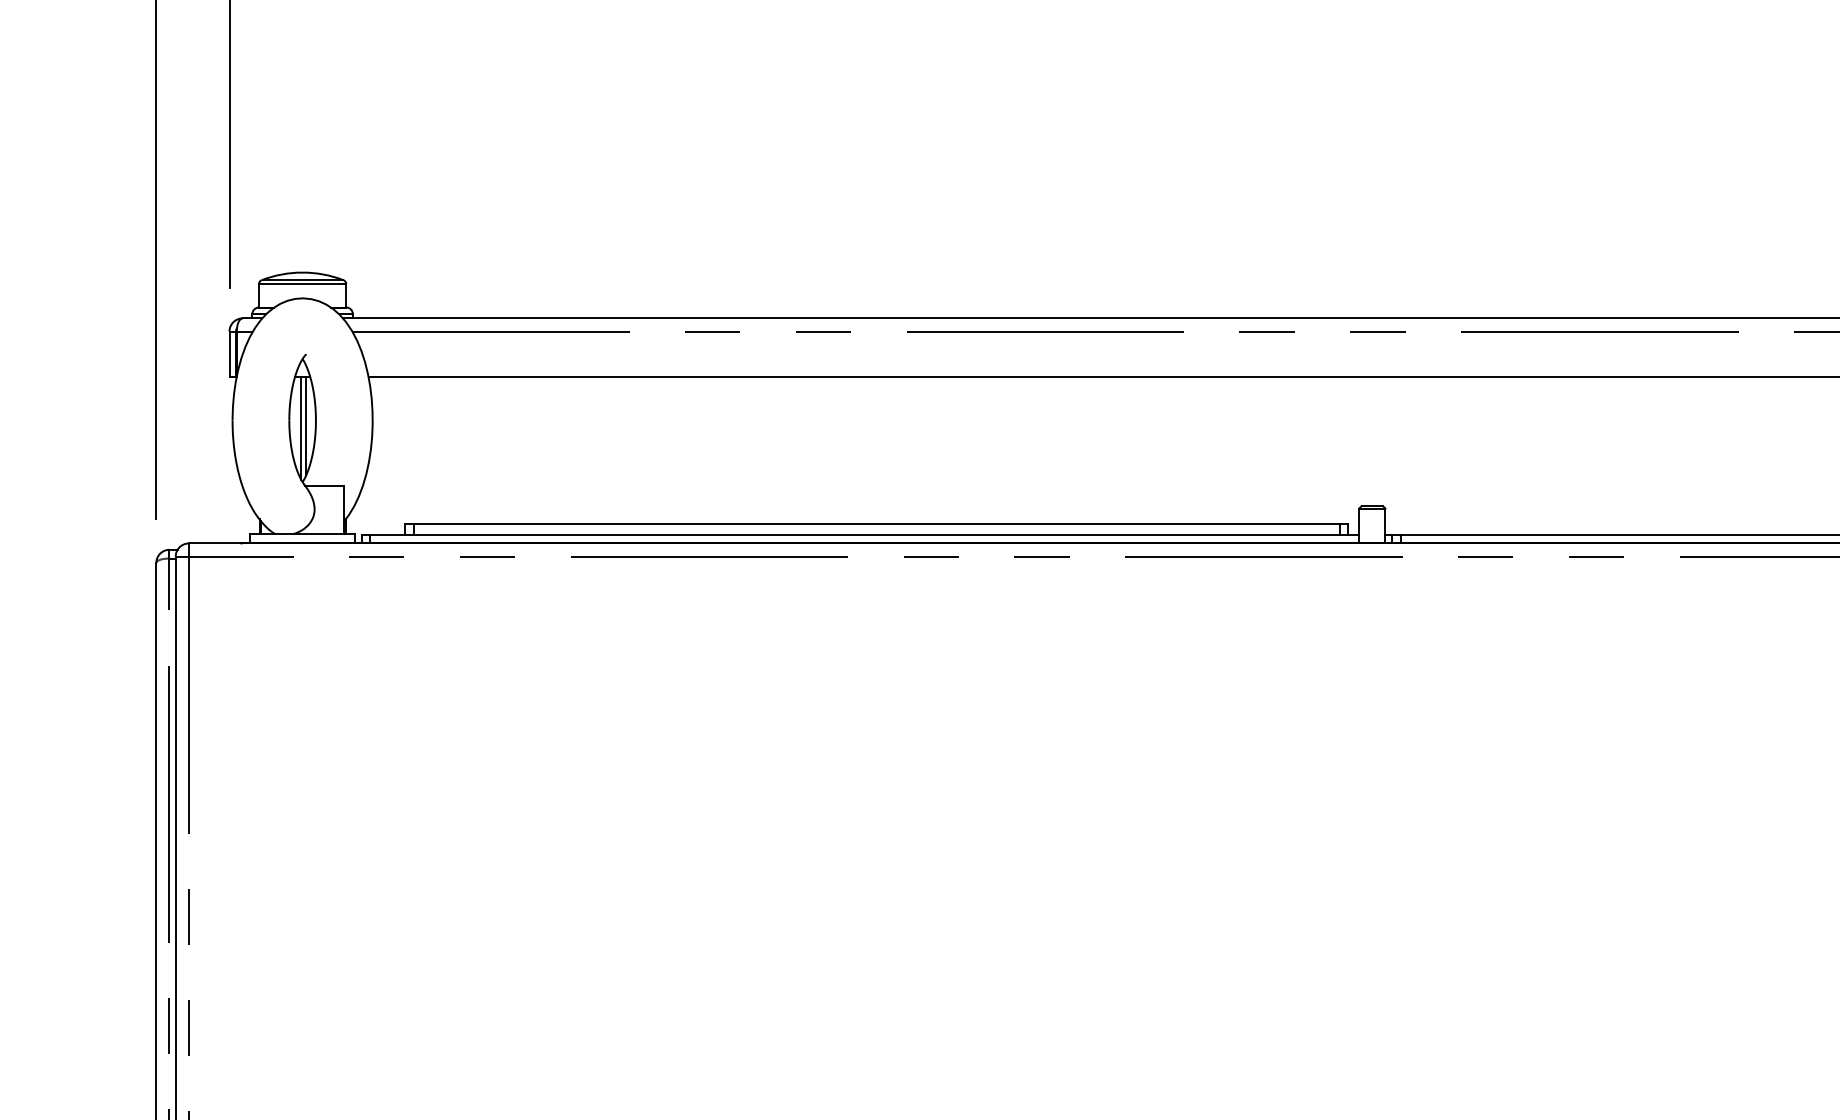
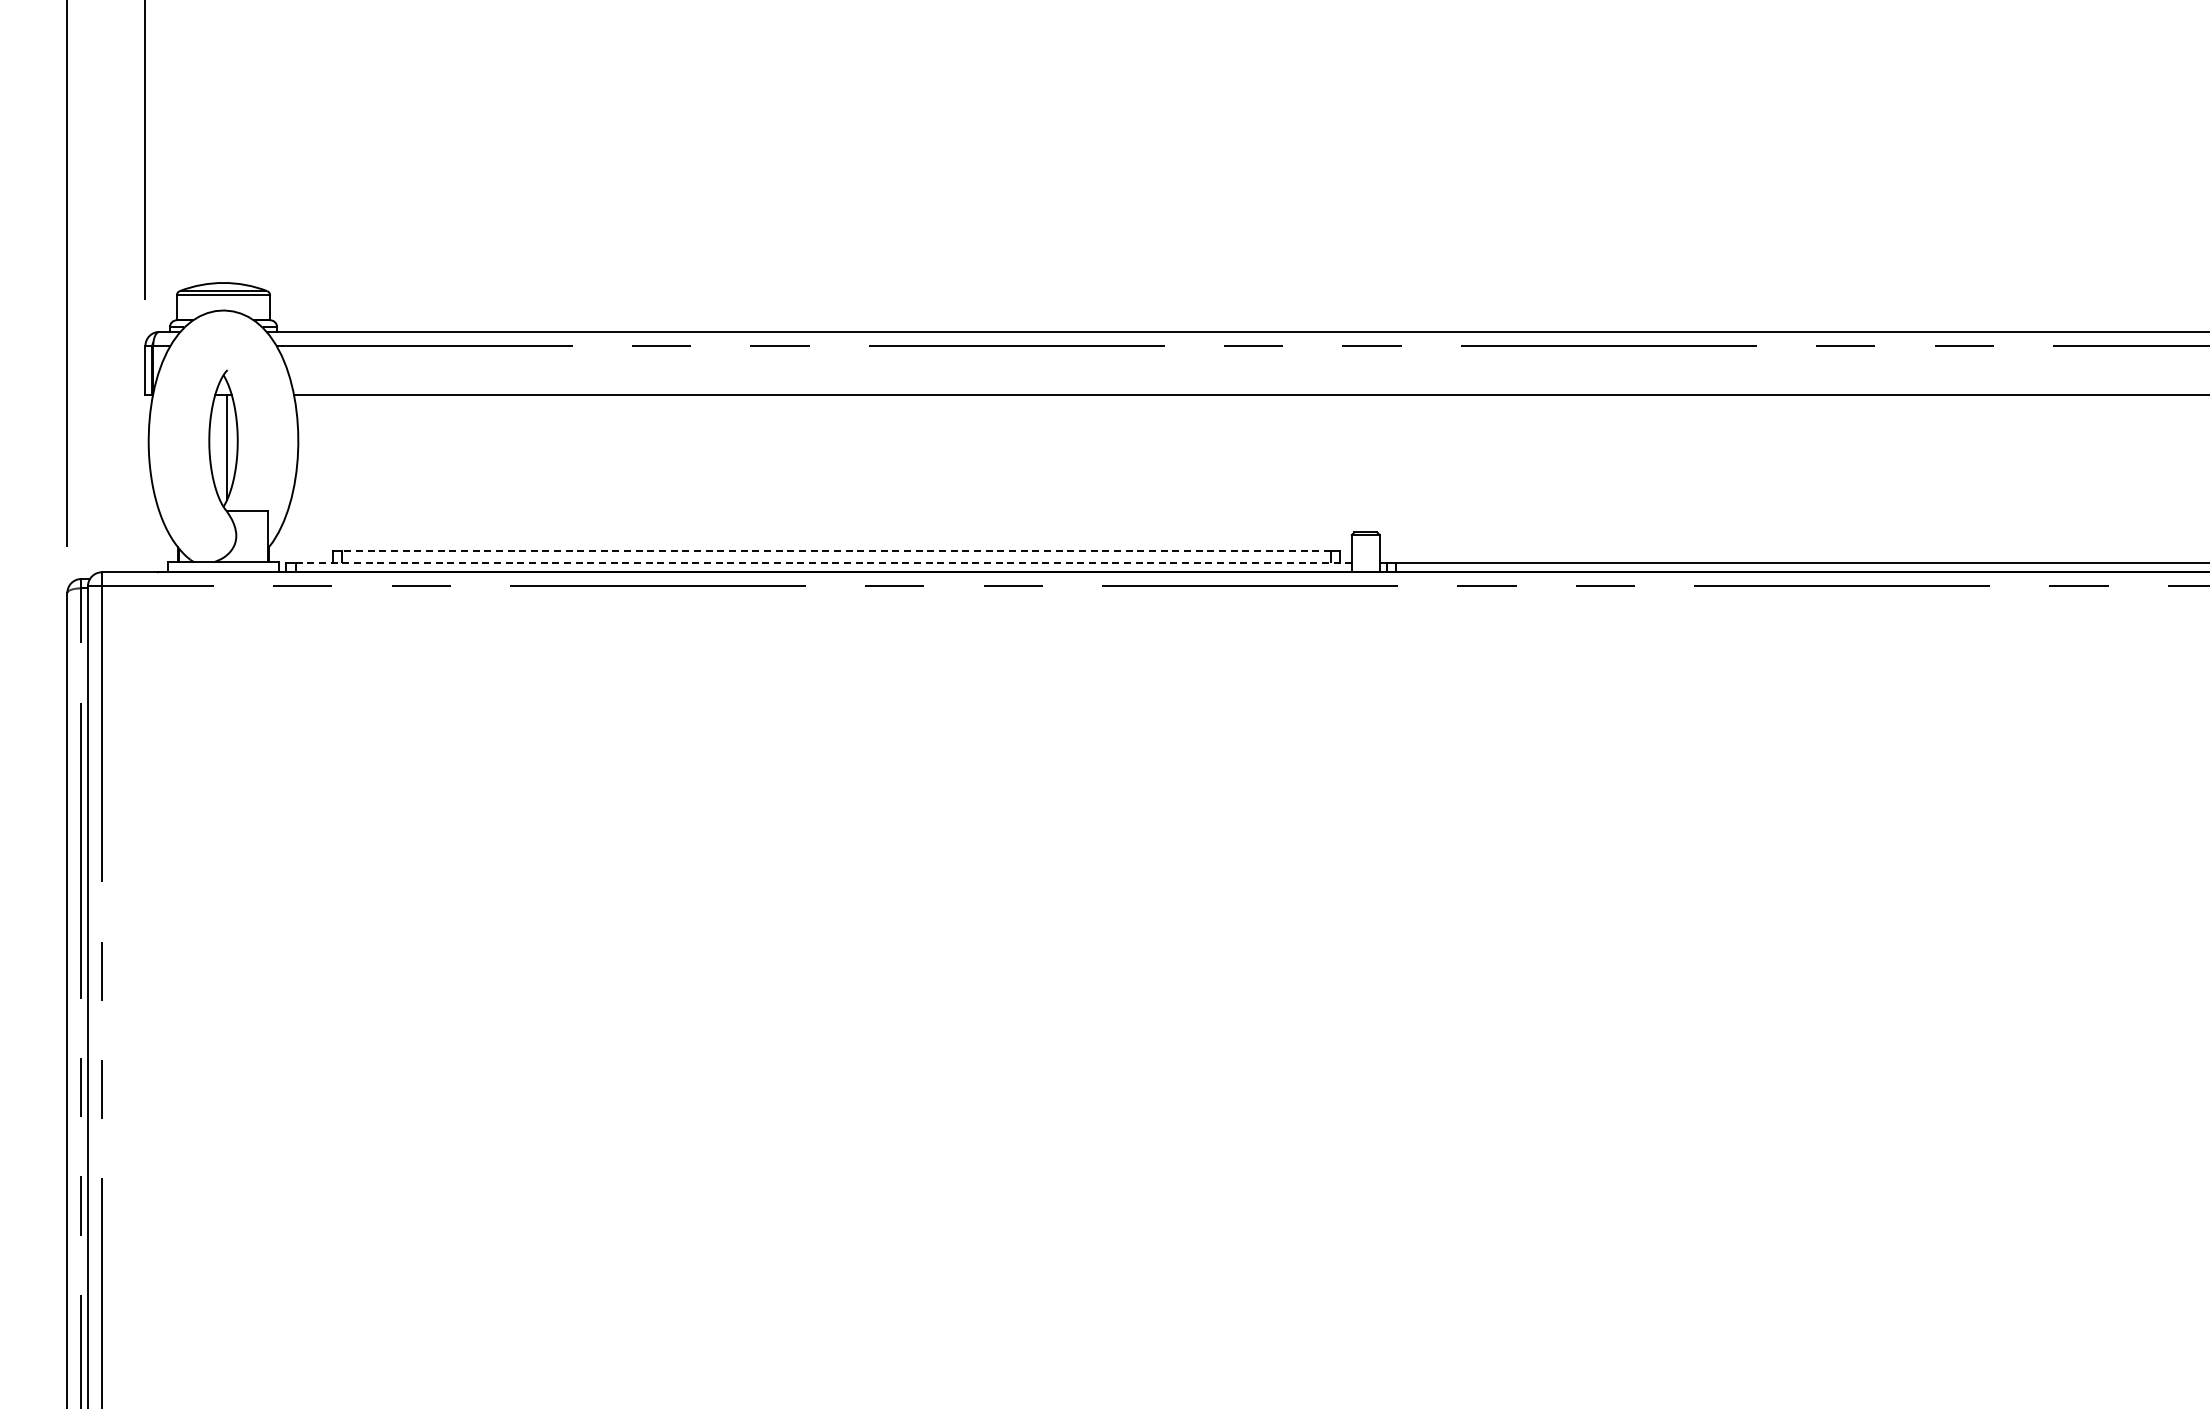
line: (301, 428) -> (222, 449), removed
line: (876, 524) -> (836, 551), solid -> dashed
line: (865, 534) -> (824, 562), solid -> dashed

